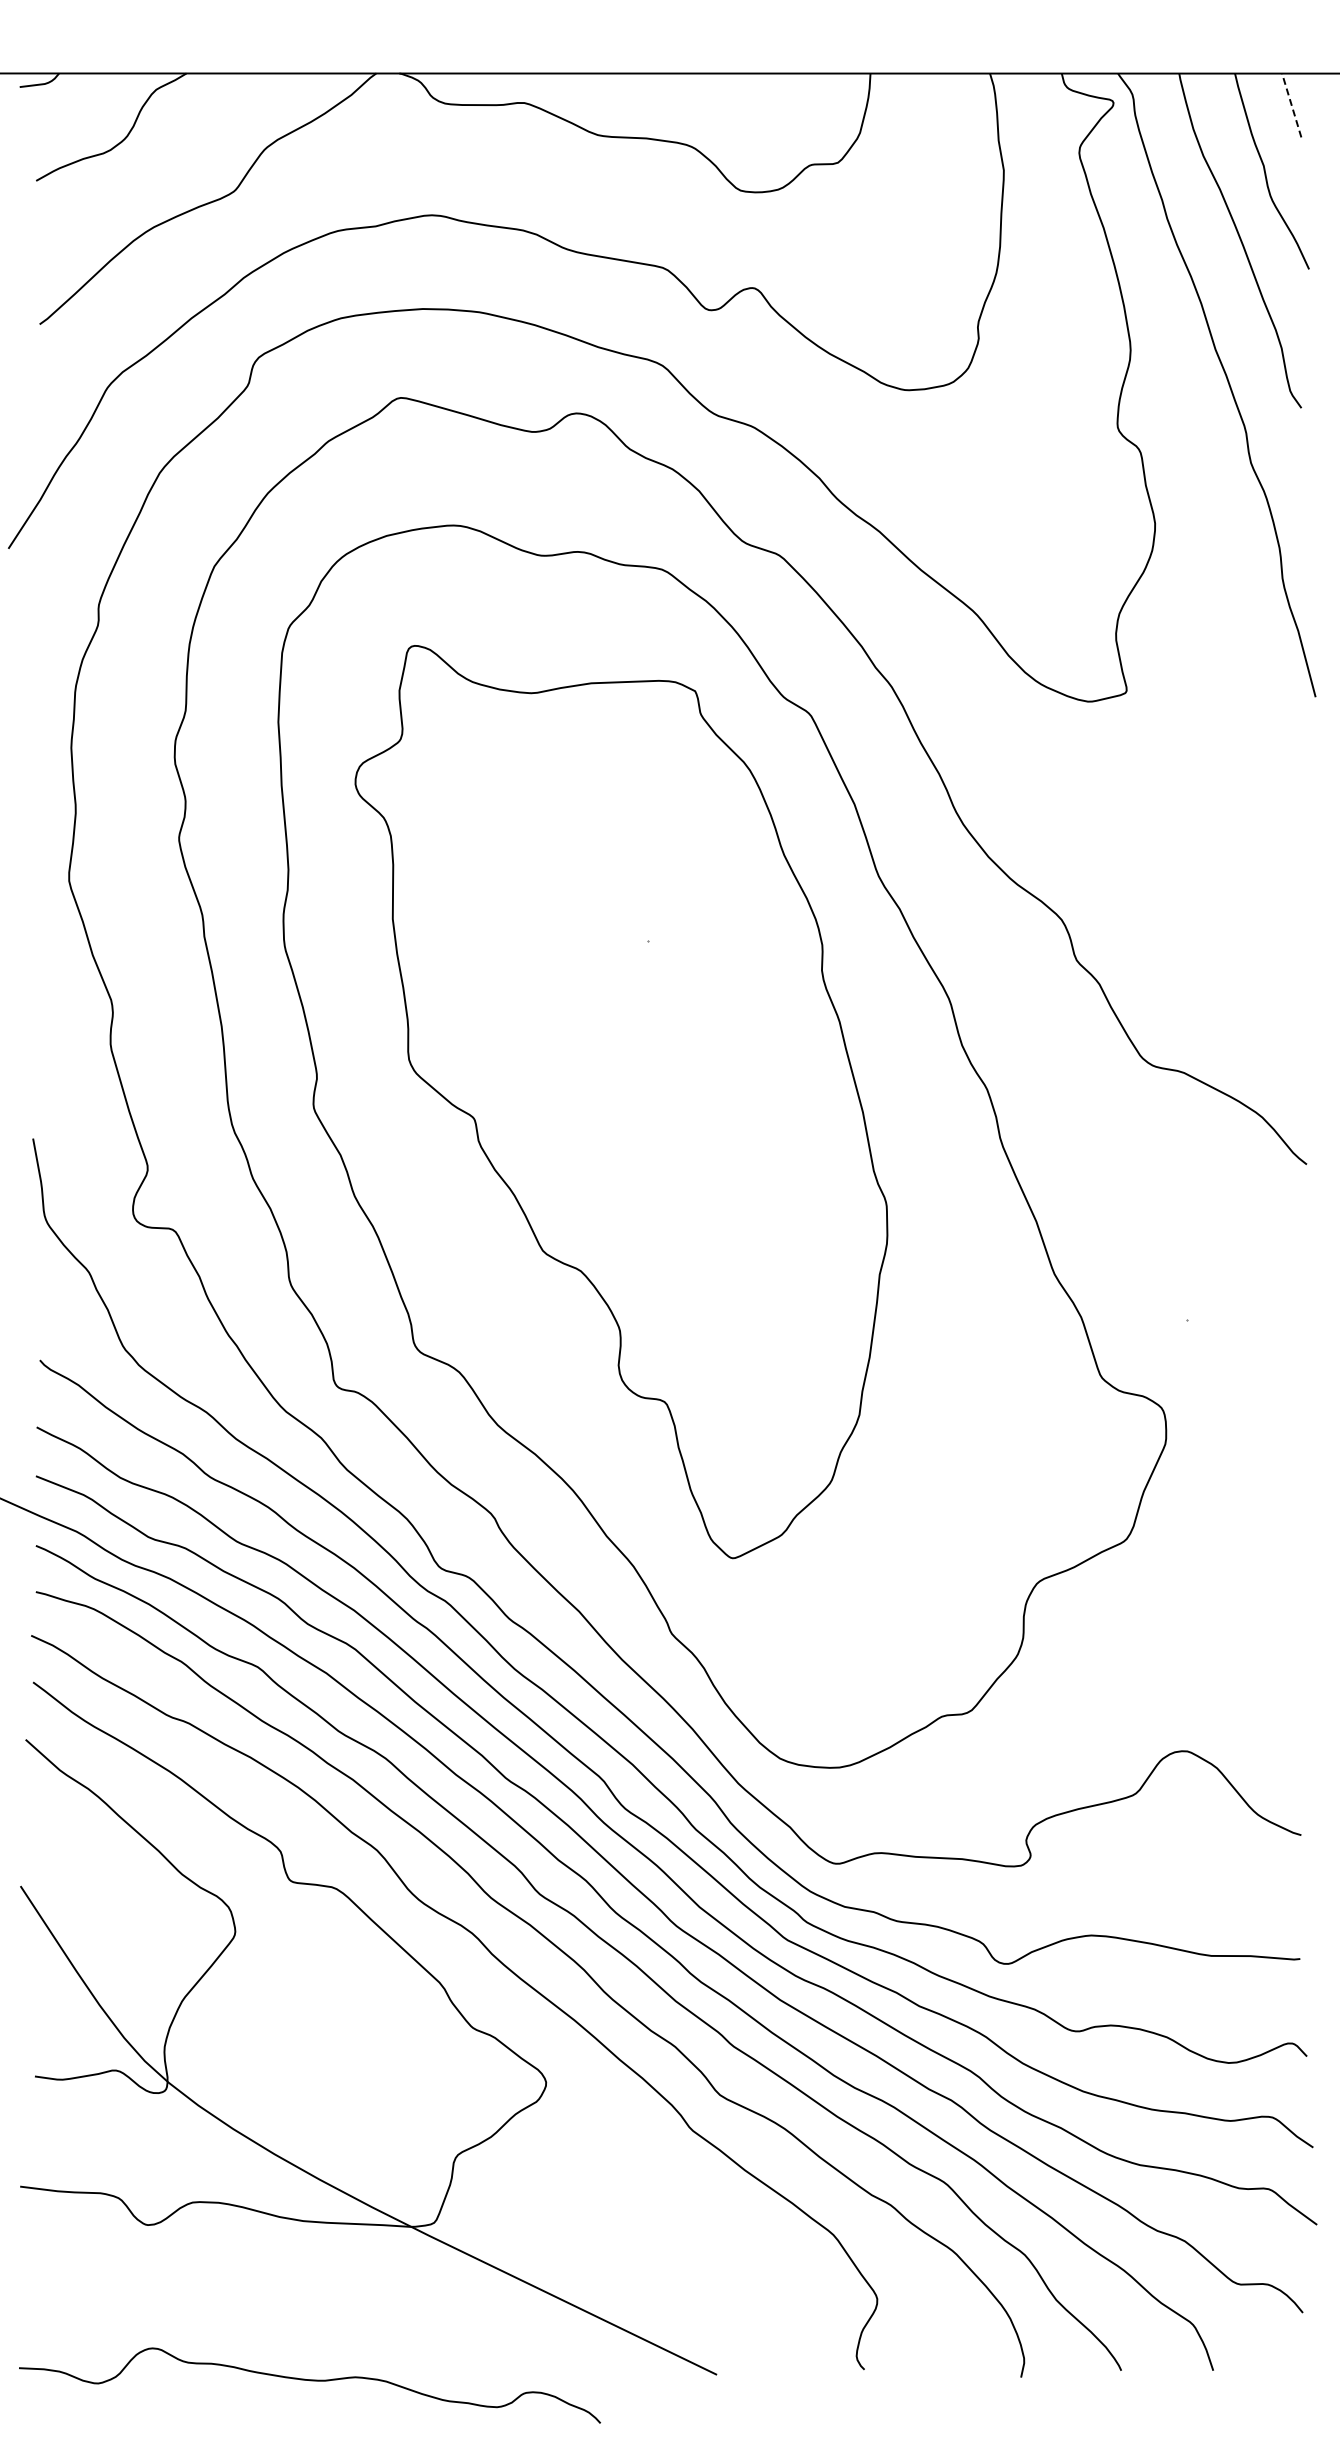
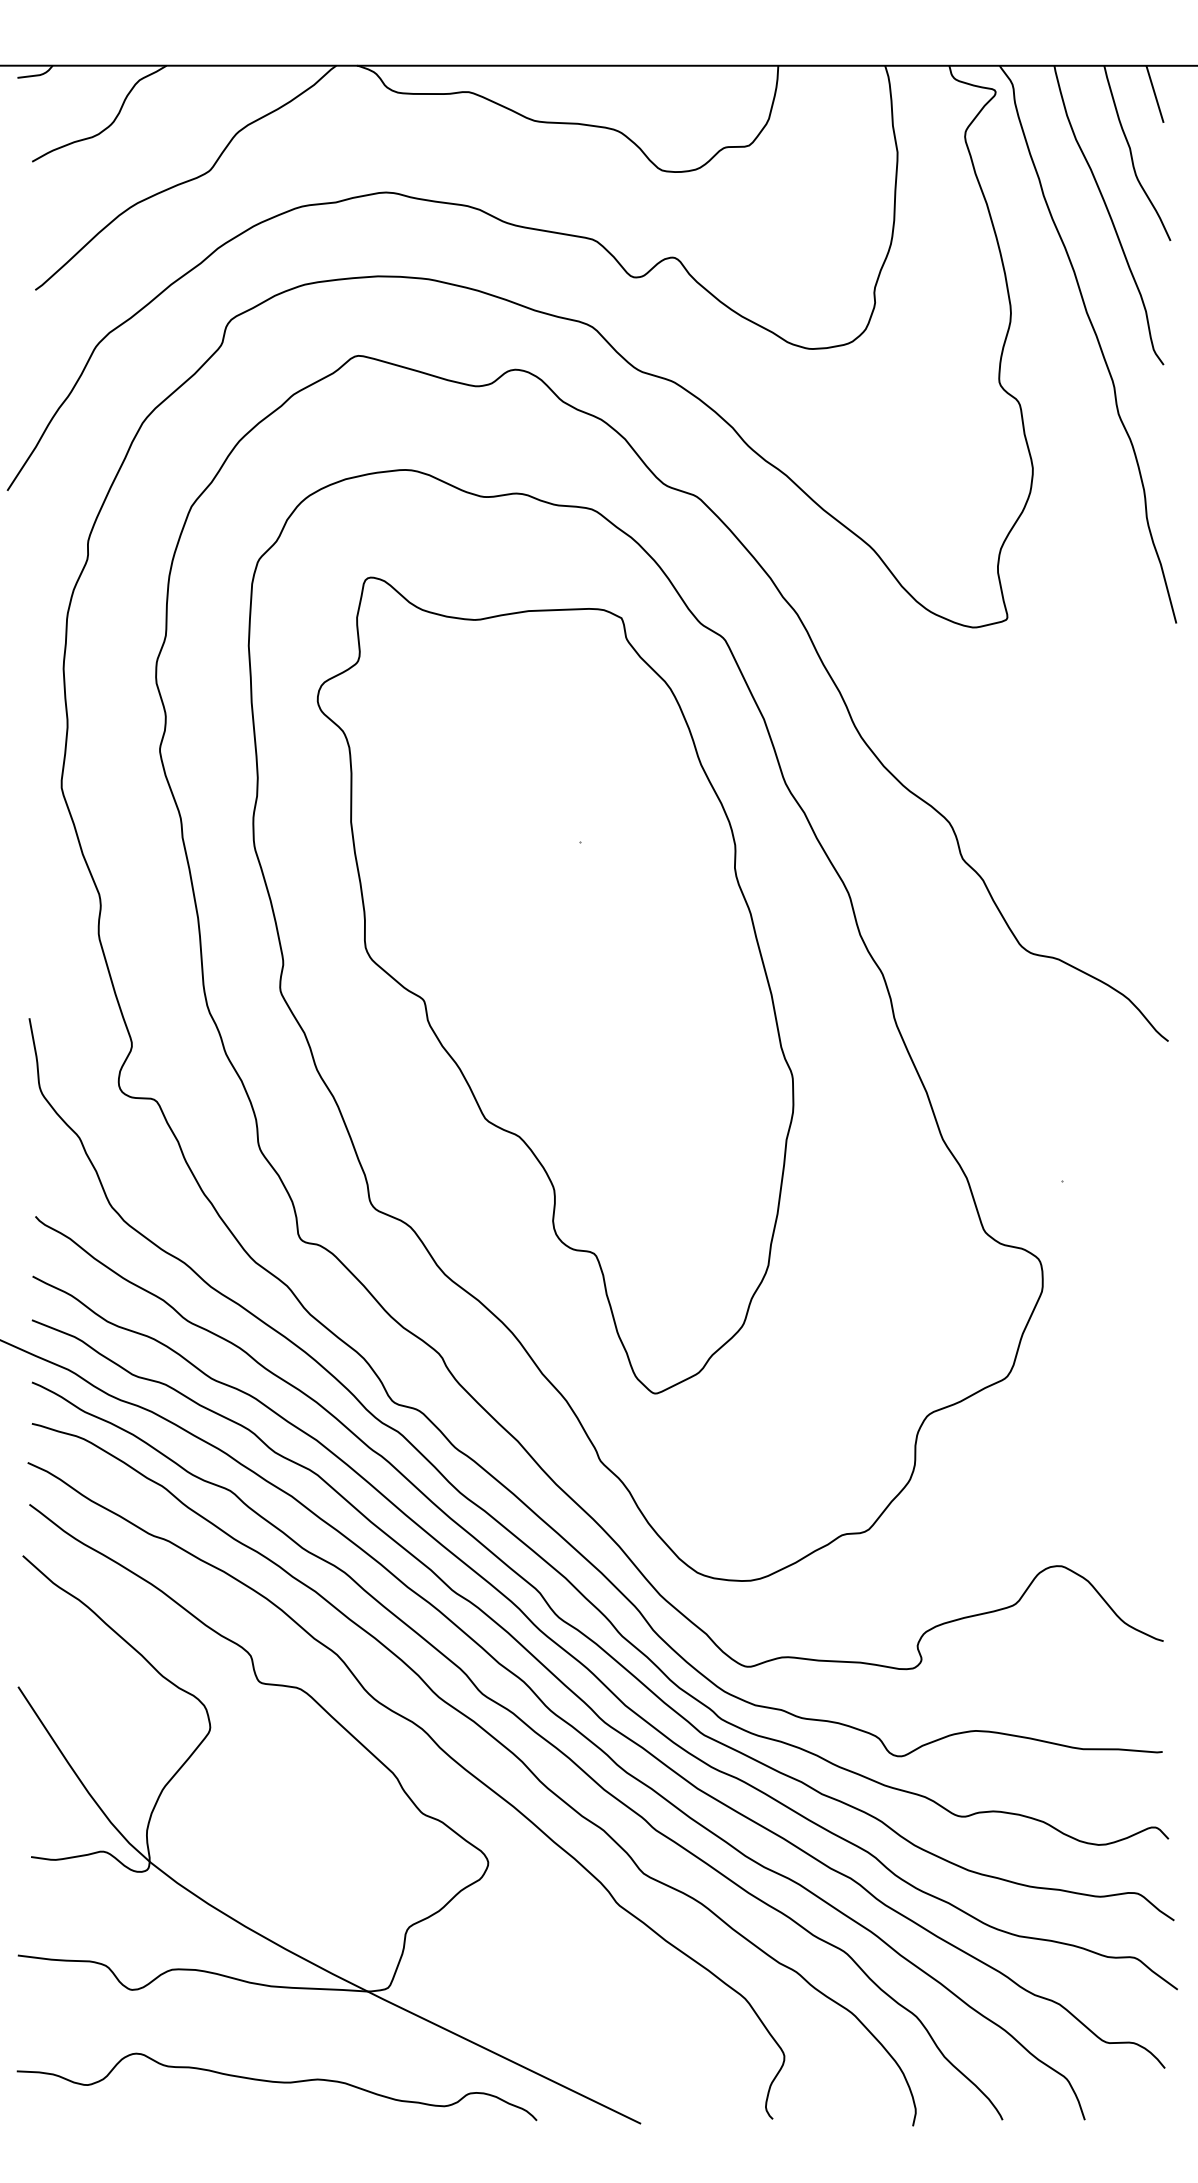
line: (1291, 105) -> (1154, 94), dashed -> solid
curve: (310, 2381) -> (277, 2083), moved

